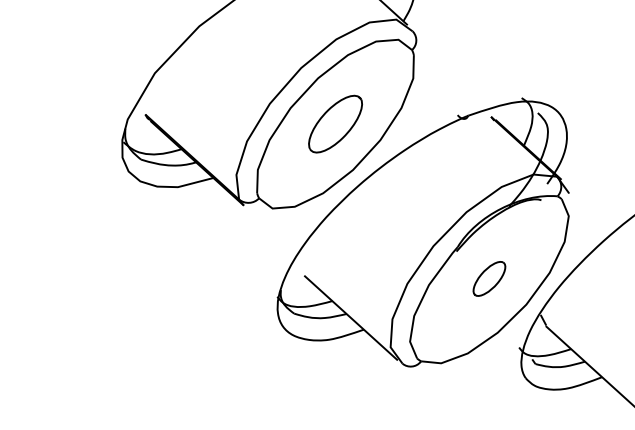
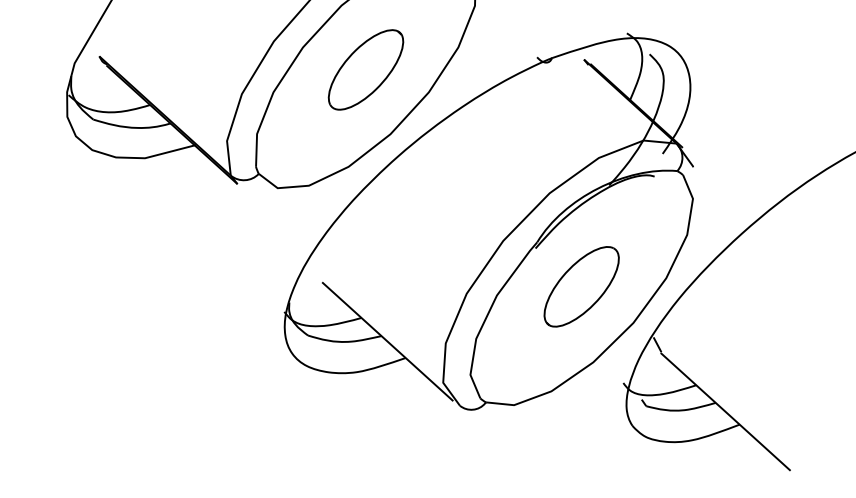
part: (489, 278) -> (581, 286), size x1.67

